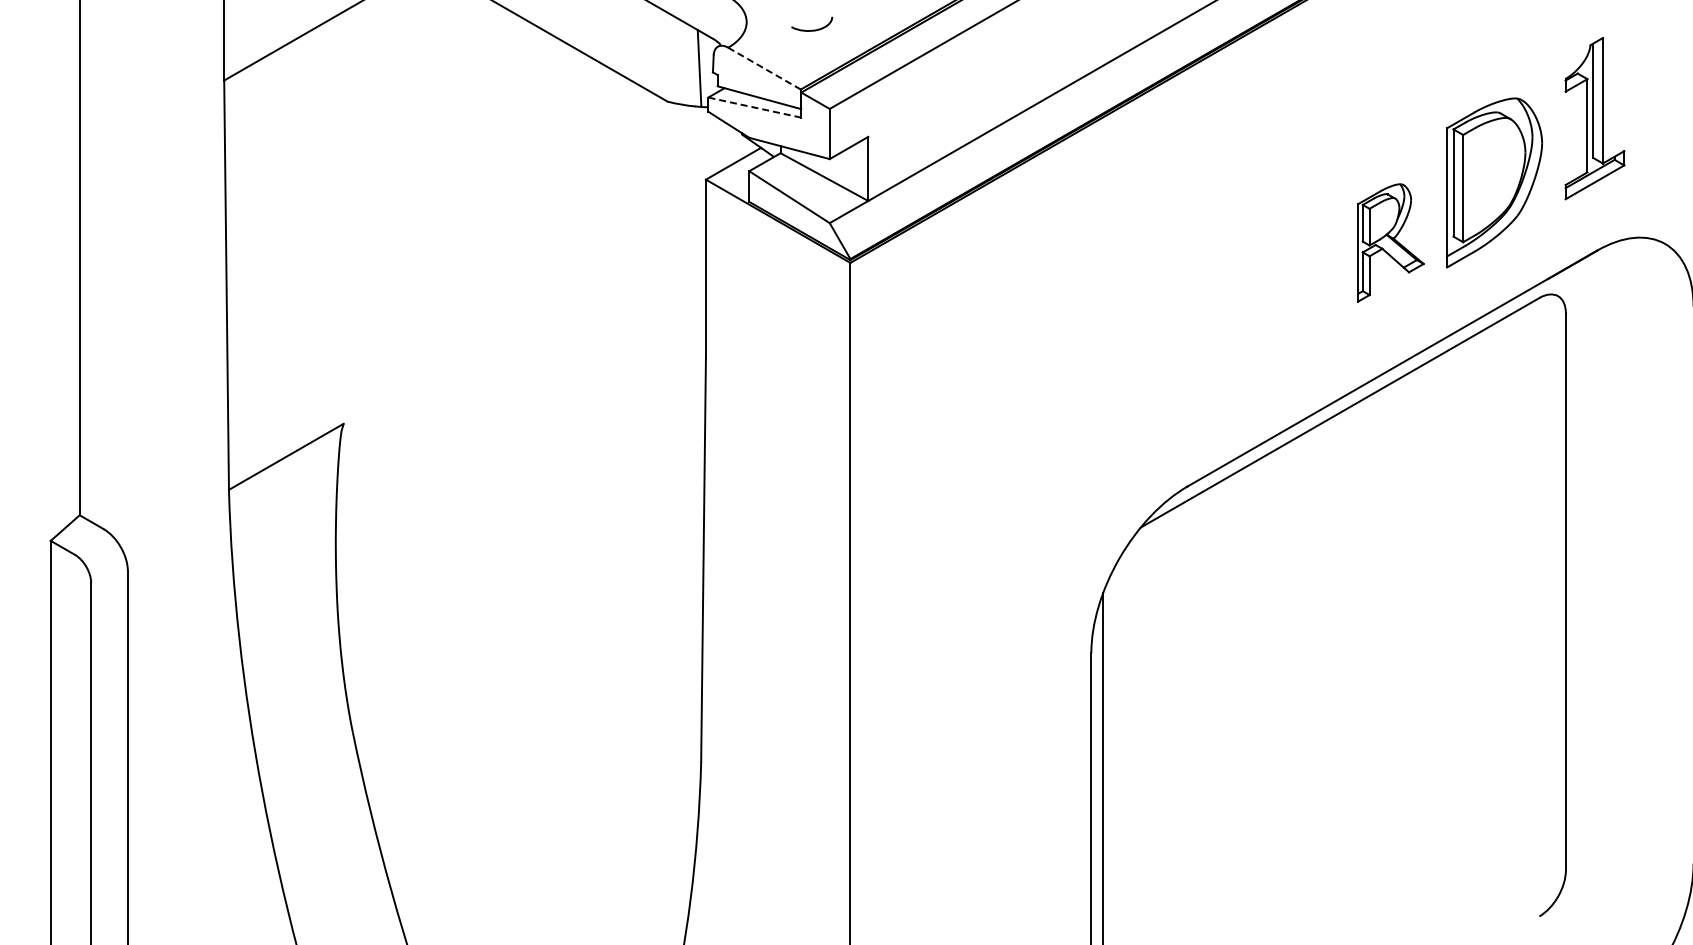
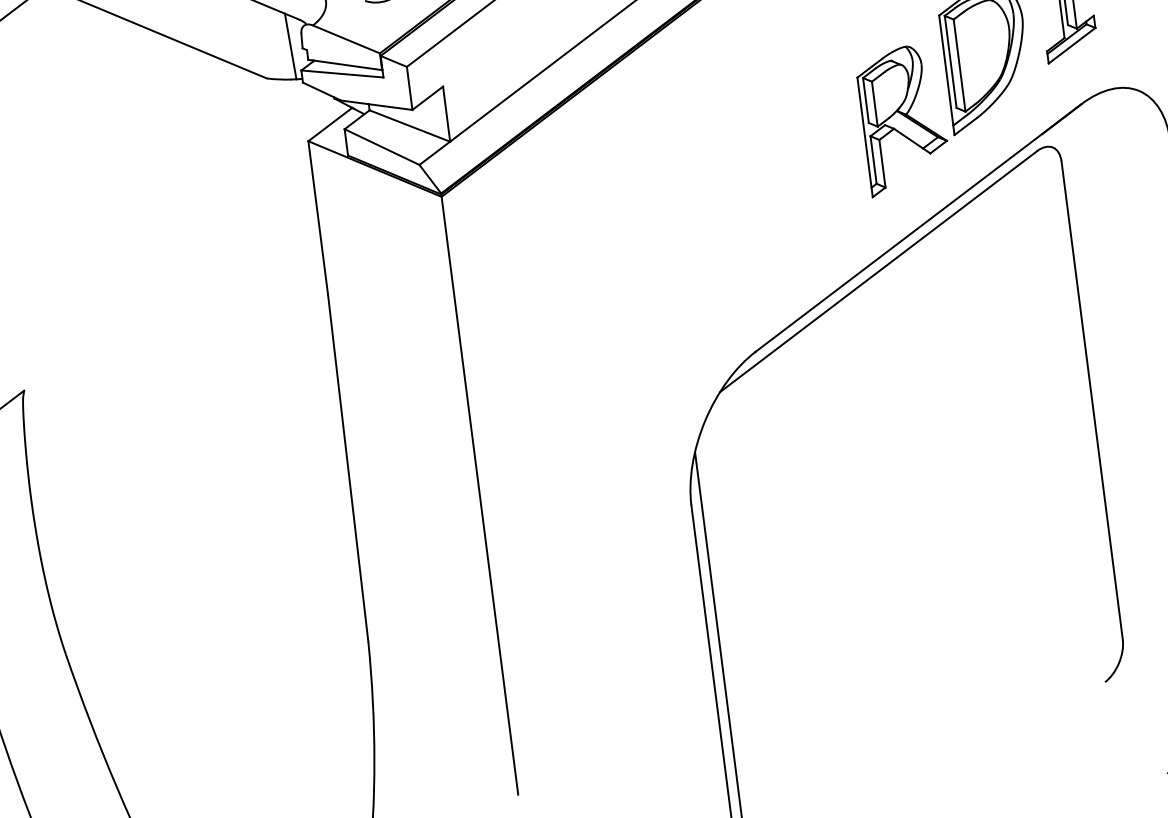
line: (764, 68) -> (346, 39), dashed -> solid
line: (754, 107) -> (342, 73), dashed -> solid
part: (1390, 242) -> (903, 119), size x1.43

